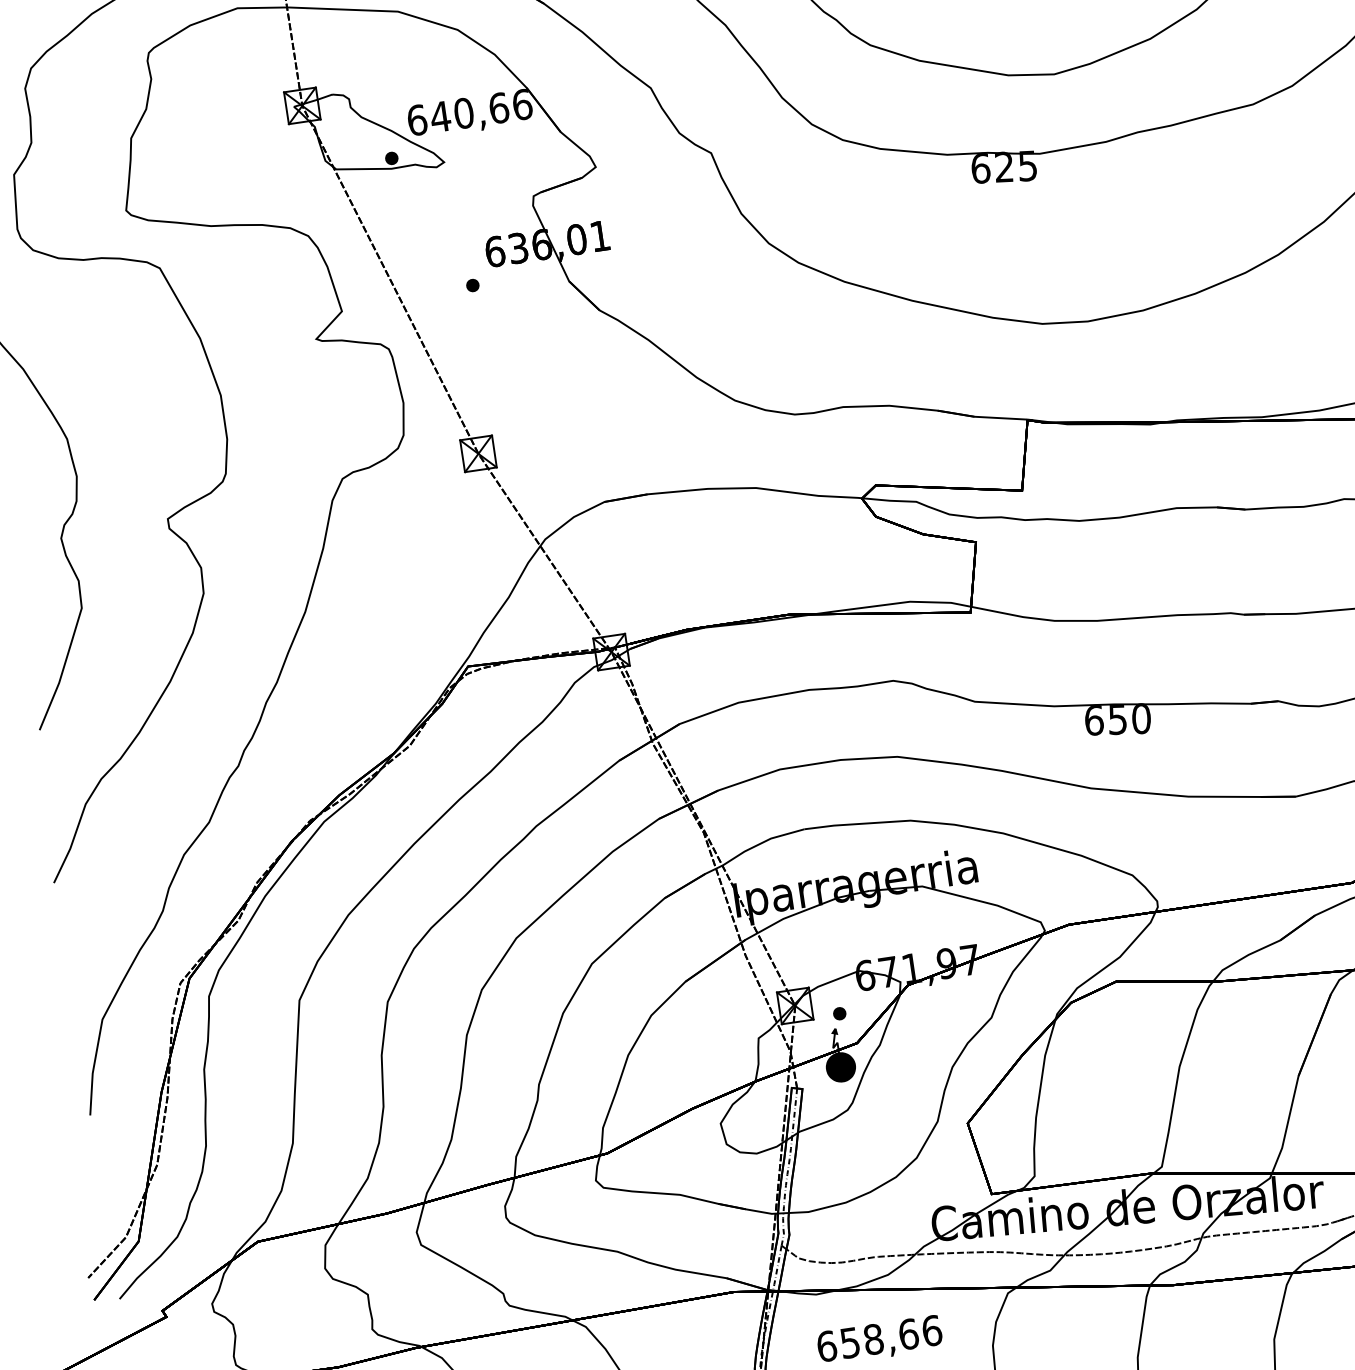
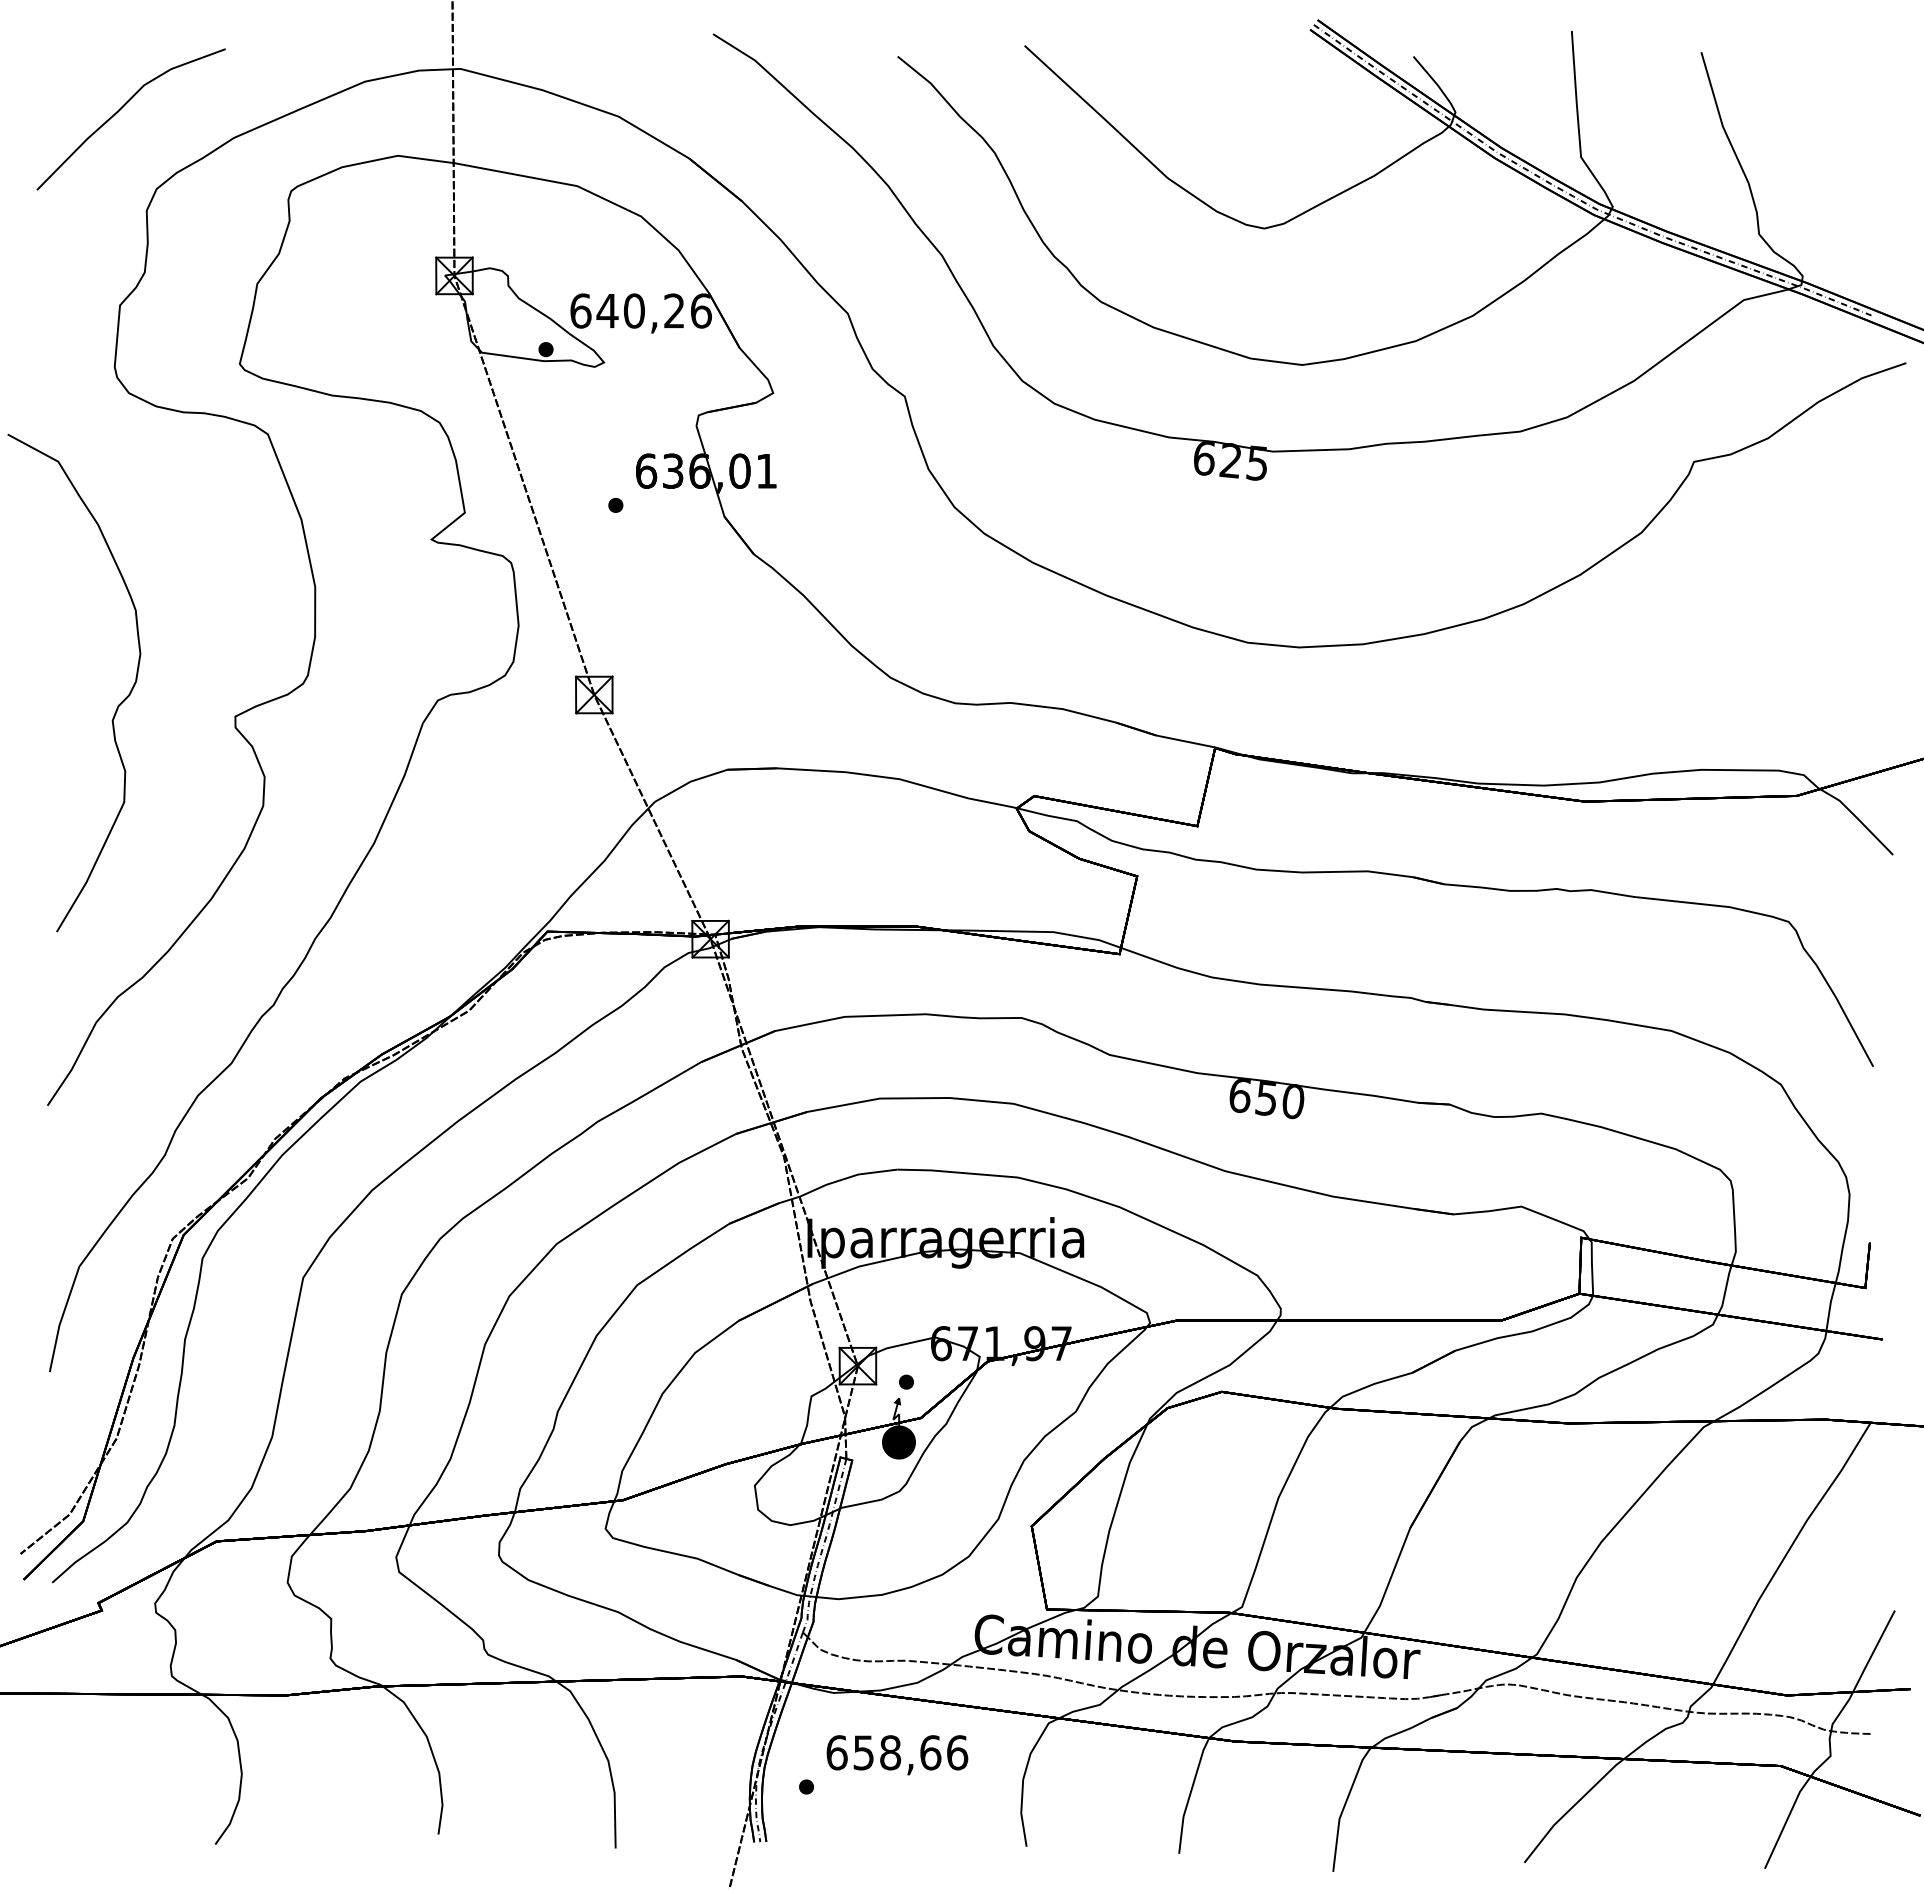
text: (498, 107) -> (674, 310), 640,66 -> 640,26

